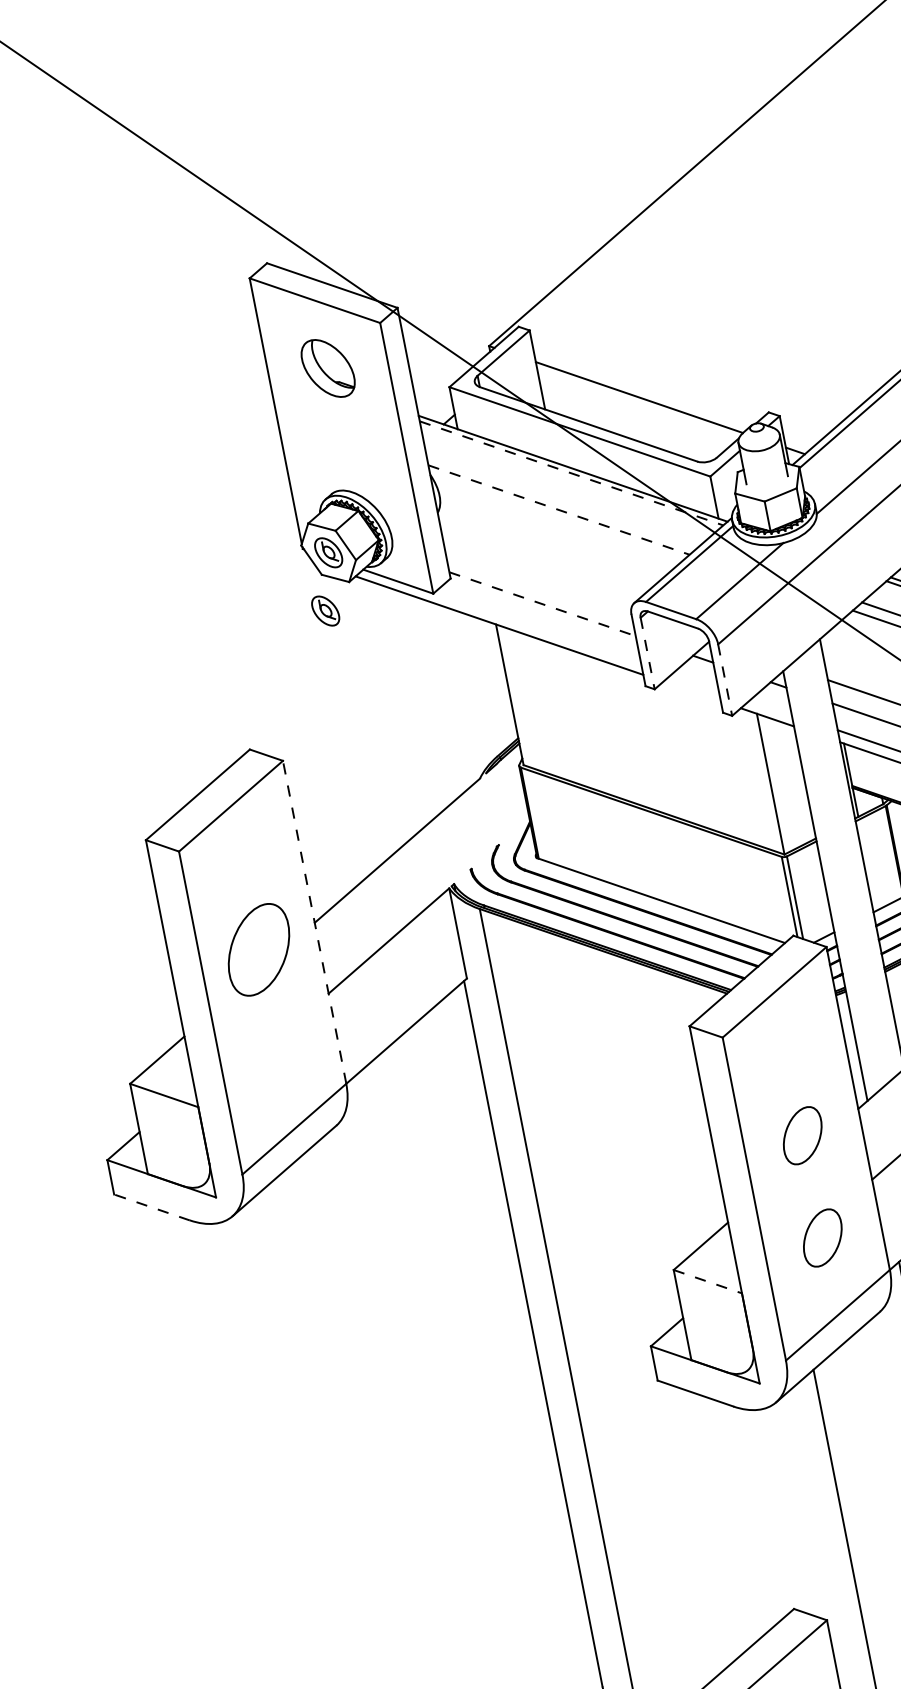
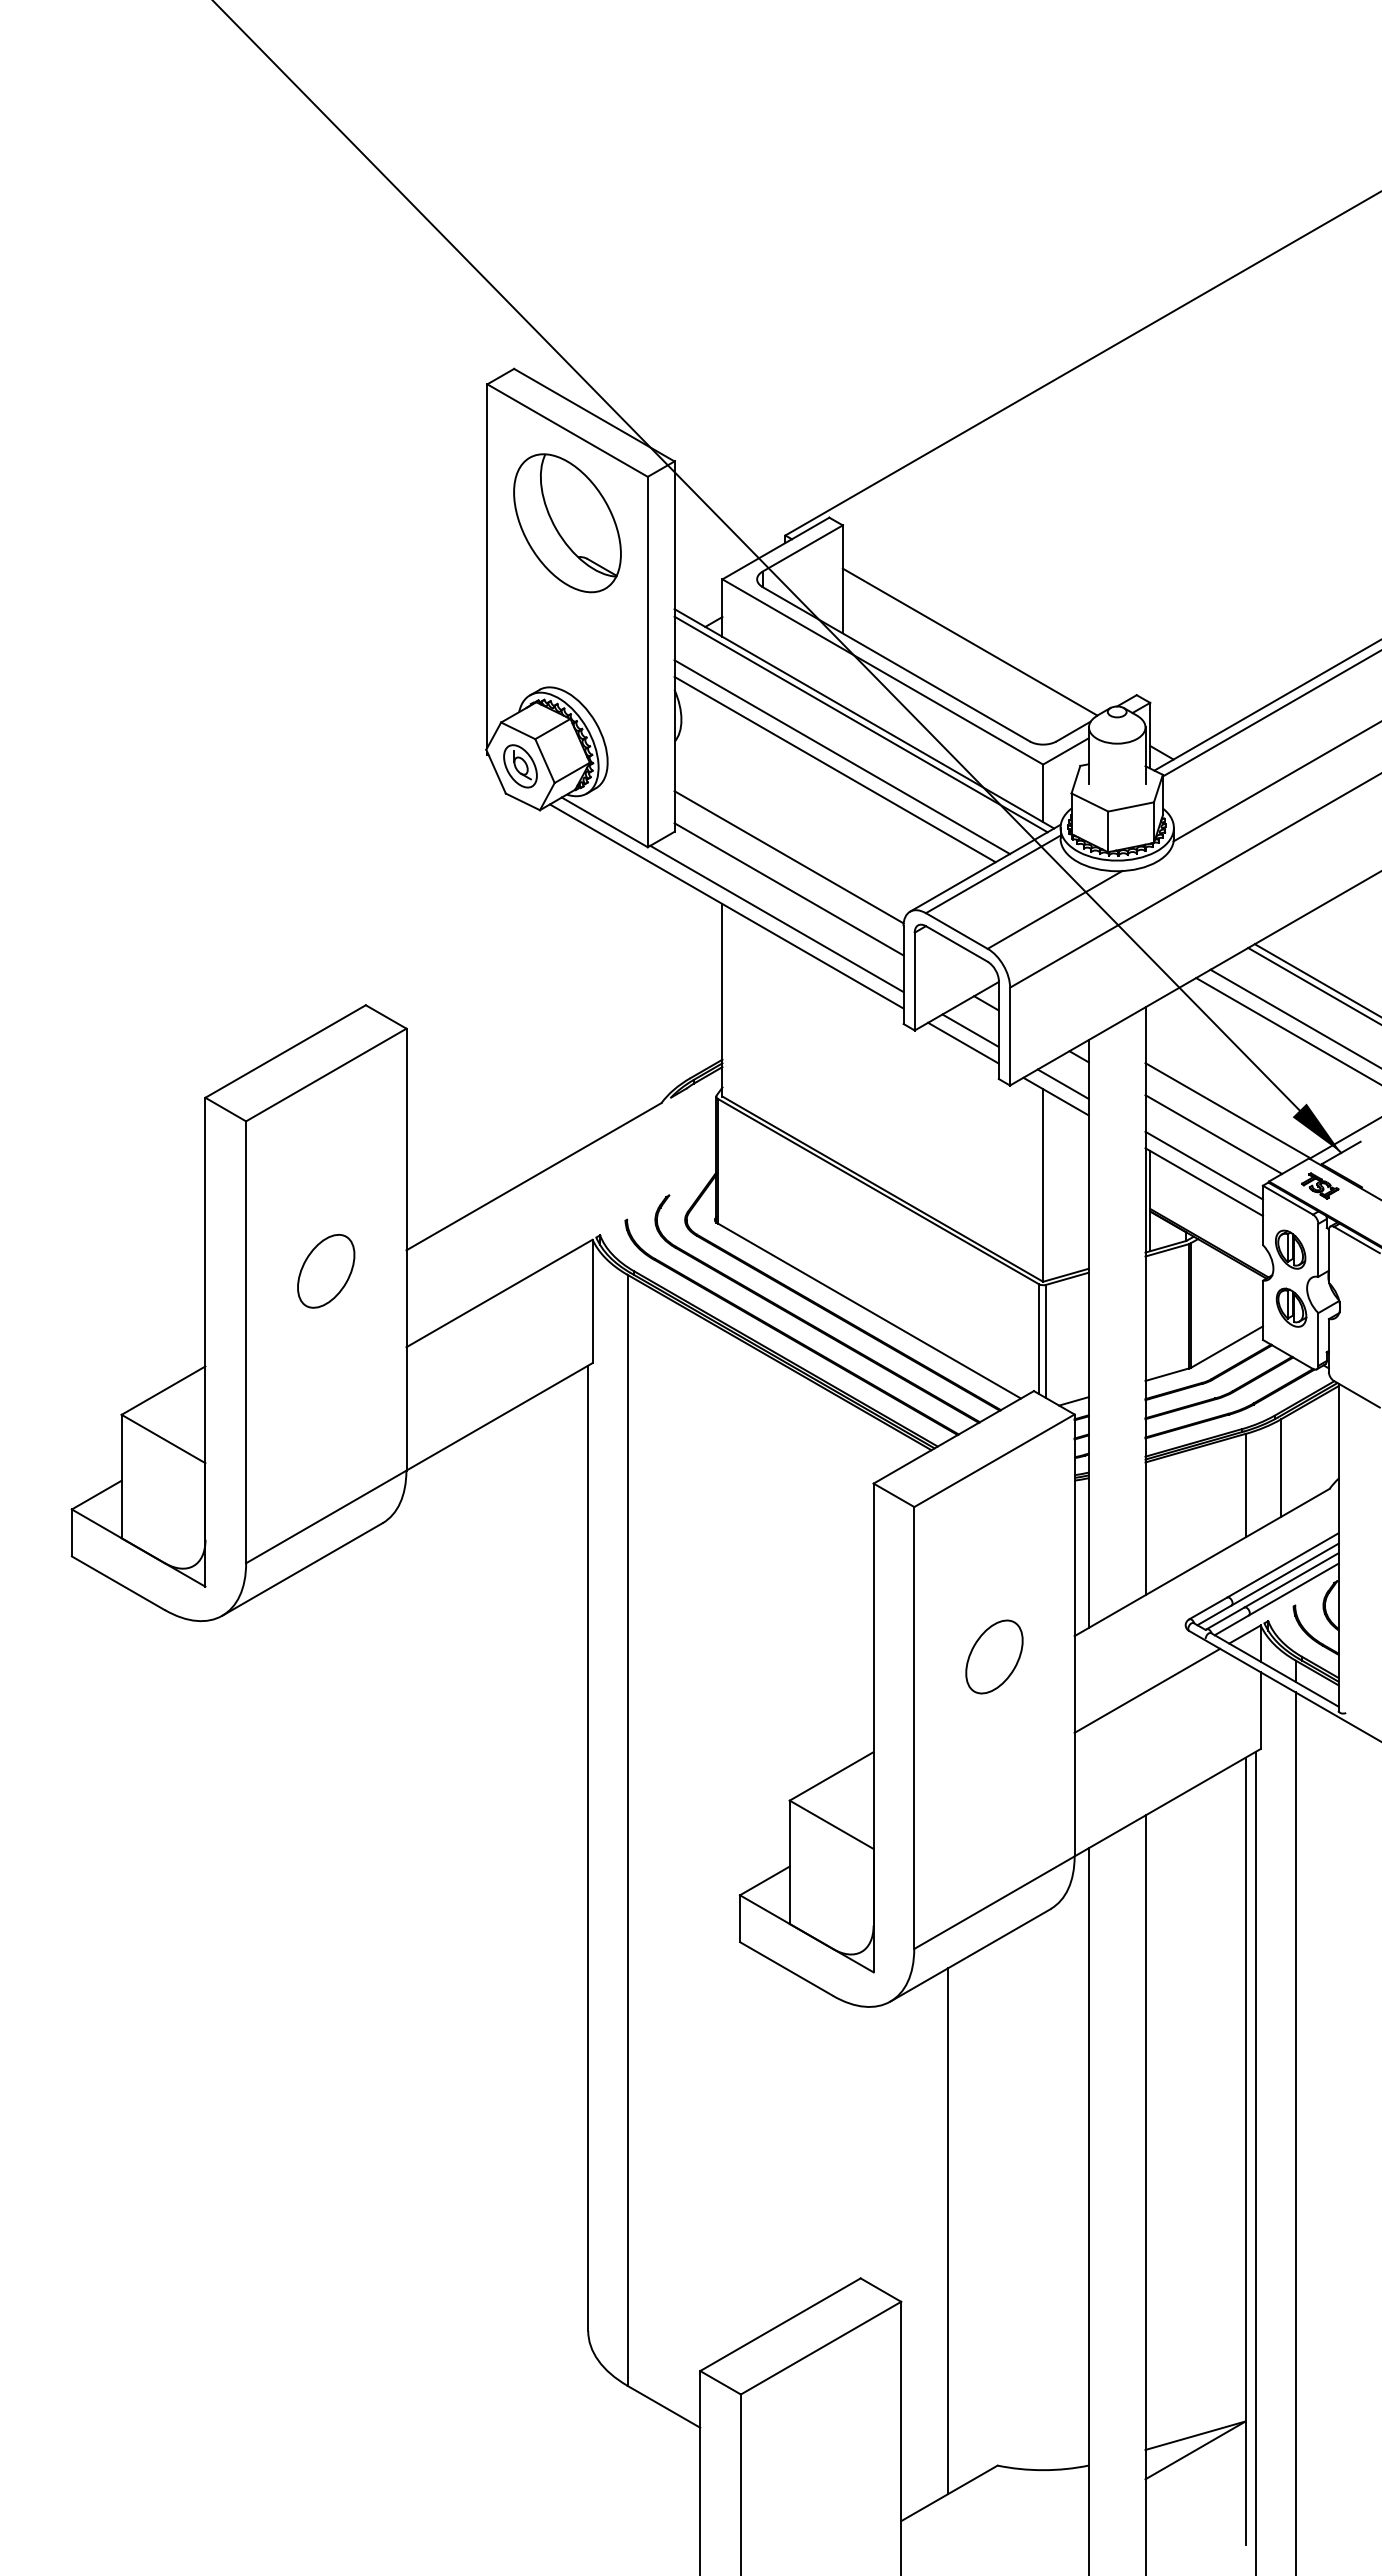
part: (328, 368) -> (567, 523), size x1.67
line: (571, 473) -> (861, 724), dashed -> solid
line: (562, 500) -> (842, 757), added
line: (559, 509) -> (835, 769), dashed -> solid
line: (537, 580) -> (788, 857), added
line: (542, 604) -> (789, 889), dashed -> solid
part: (325, 611) -> (501, 842), removed
line: (537, 627) -> (776, 918), added
line: (647, 653) -> (914, 981), dashed -> solid
line: (725, 679) -> (1010, 1036), dashed -> solid
line: (695, 681) -> (970, 1030), added
line: (691, 691) -> (963, 1042), added
line: (770, 706) -> (1062, 1083), added
line: (314, 922) -> (406, 1249), dashed -> solid
part: (259, 949) -> (326, 1270), size x0.62
line: (152, 1207) -> (118, 1583), dashed -> solid
part: (822, 1237) -> (994, 1796), removed
line: (708, 1282) -> (832, 1825), dashed -> solid

